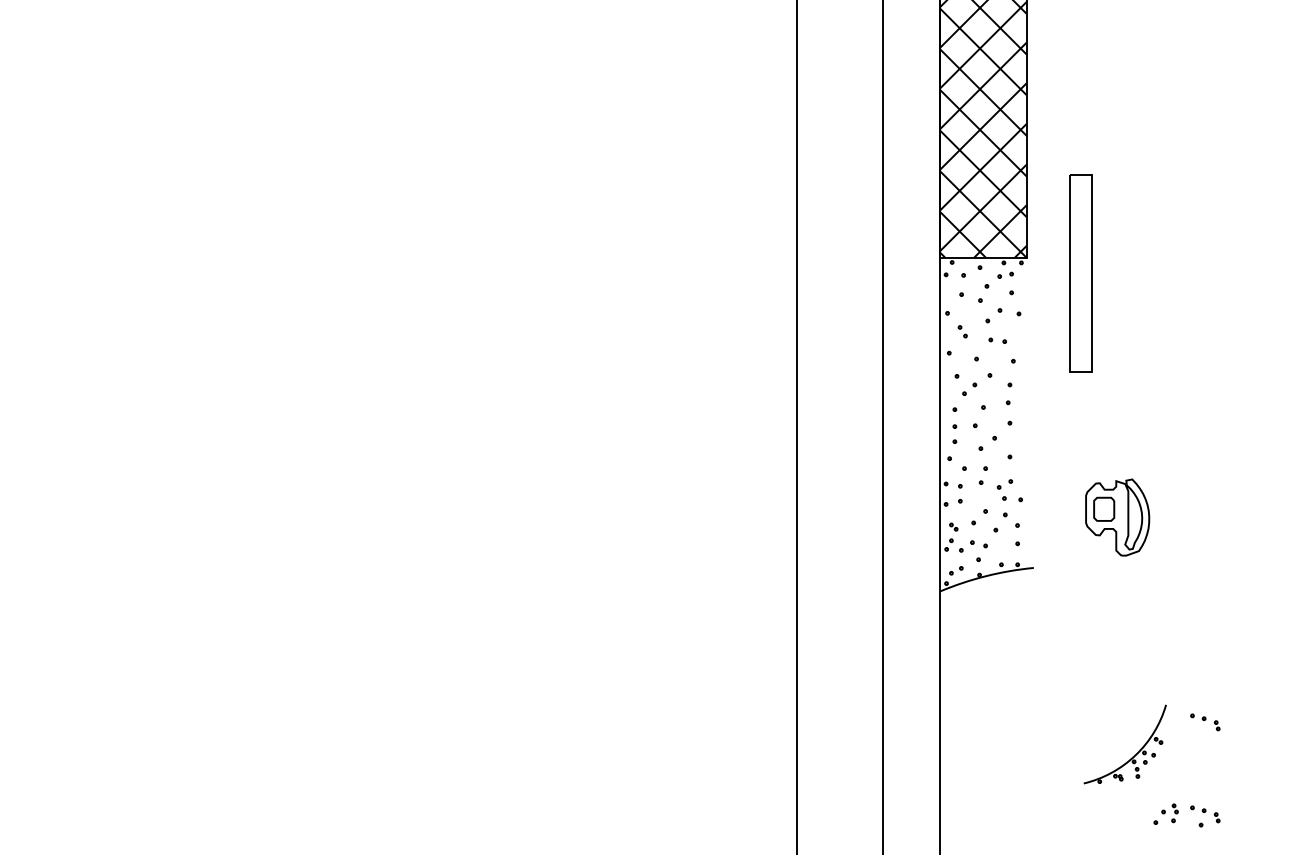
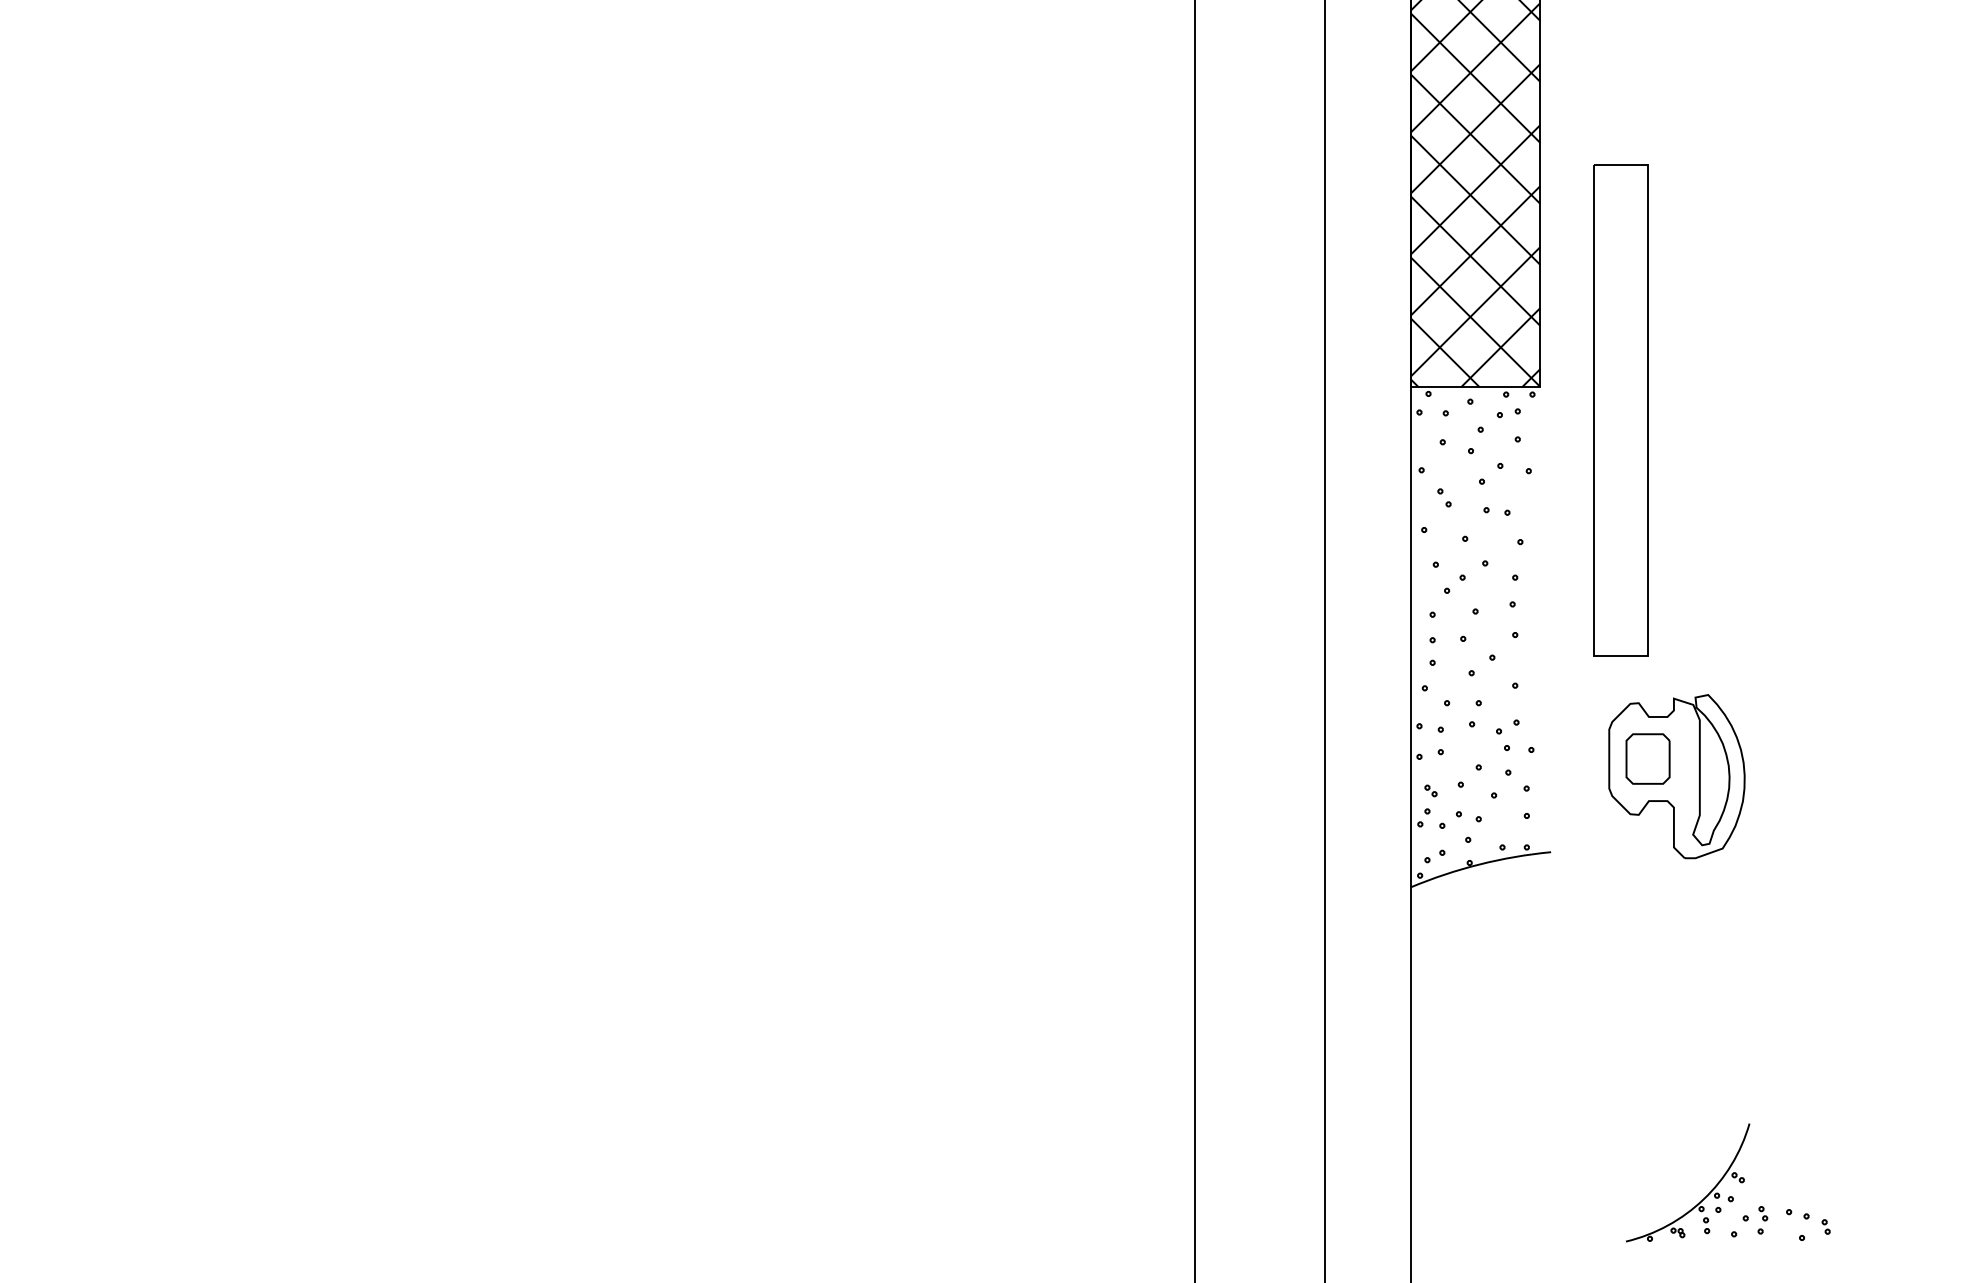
part: (1080, 273) -> (1621, 410), size x1.67
part: (1117, 517) -> (1676, 776), size x1.43
part: (1205, 722) -> (1808, 1084), removed
part: (1133, 755) -> (1700, 1199), moved

